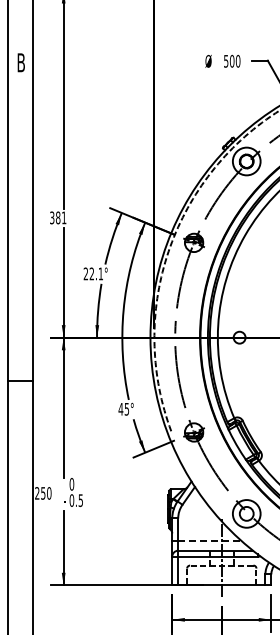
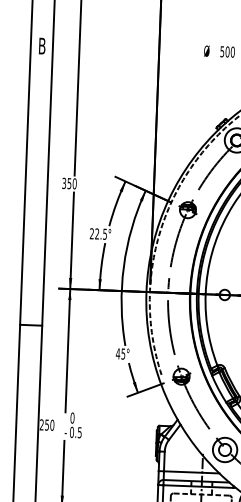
text: (61, 217) -> (72, 183), 381 -> 350
text: (100, 273) -> (104, 233), 22.1° -> 22.5°
line: (209, 540) -> (191, 472), dashed -> solid

